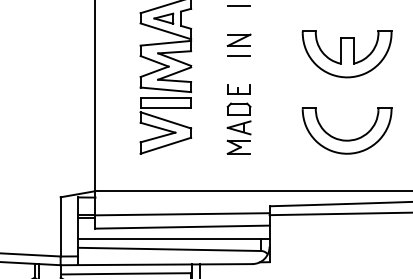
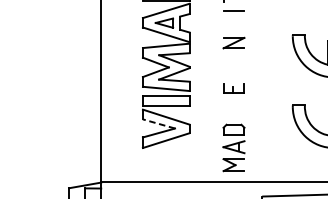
line: (238, 55) -> (233, 57), removed
line: (157, 127) -> (158, 123), solid -> dashed
part: (238, 128) -> (233, 147), moved

